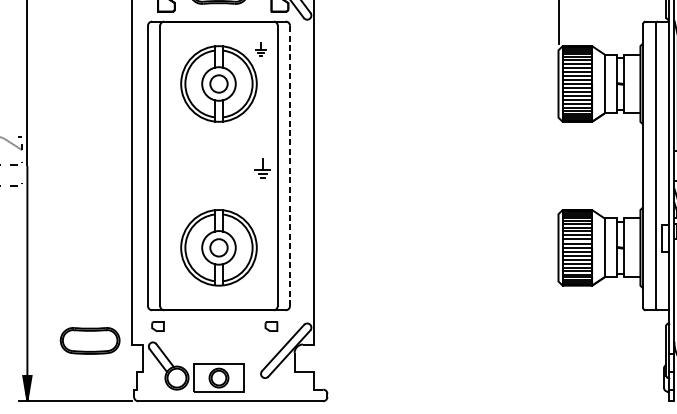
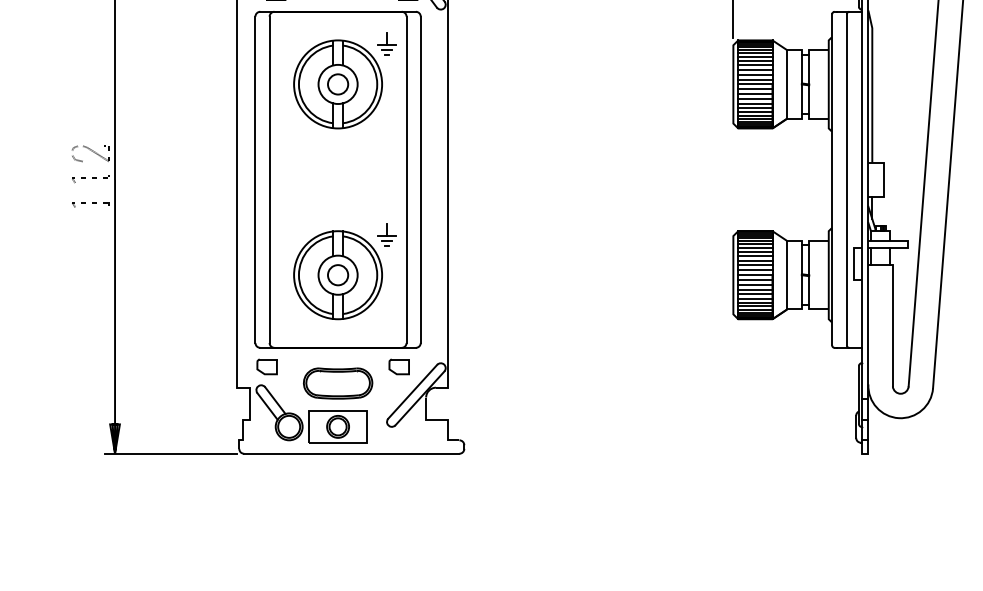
part: (260, 48) -> (386, 43), size x1.43
line: (289, 165) -> (420, 179), dashed -> solid
part: (262, 168) -> (386, 234), moved
part: (157, 326) -> (266, 366), size x1.43
part: (270, 326) -> (398, 366), size x1.43
part: (90, 340) -> (338, 383), moved

